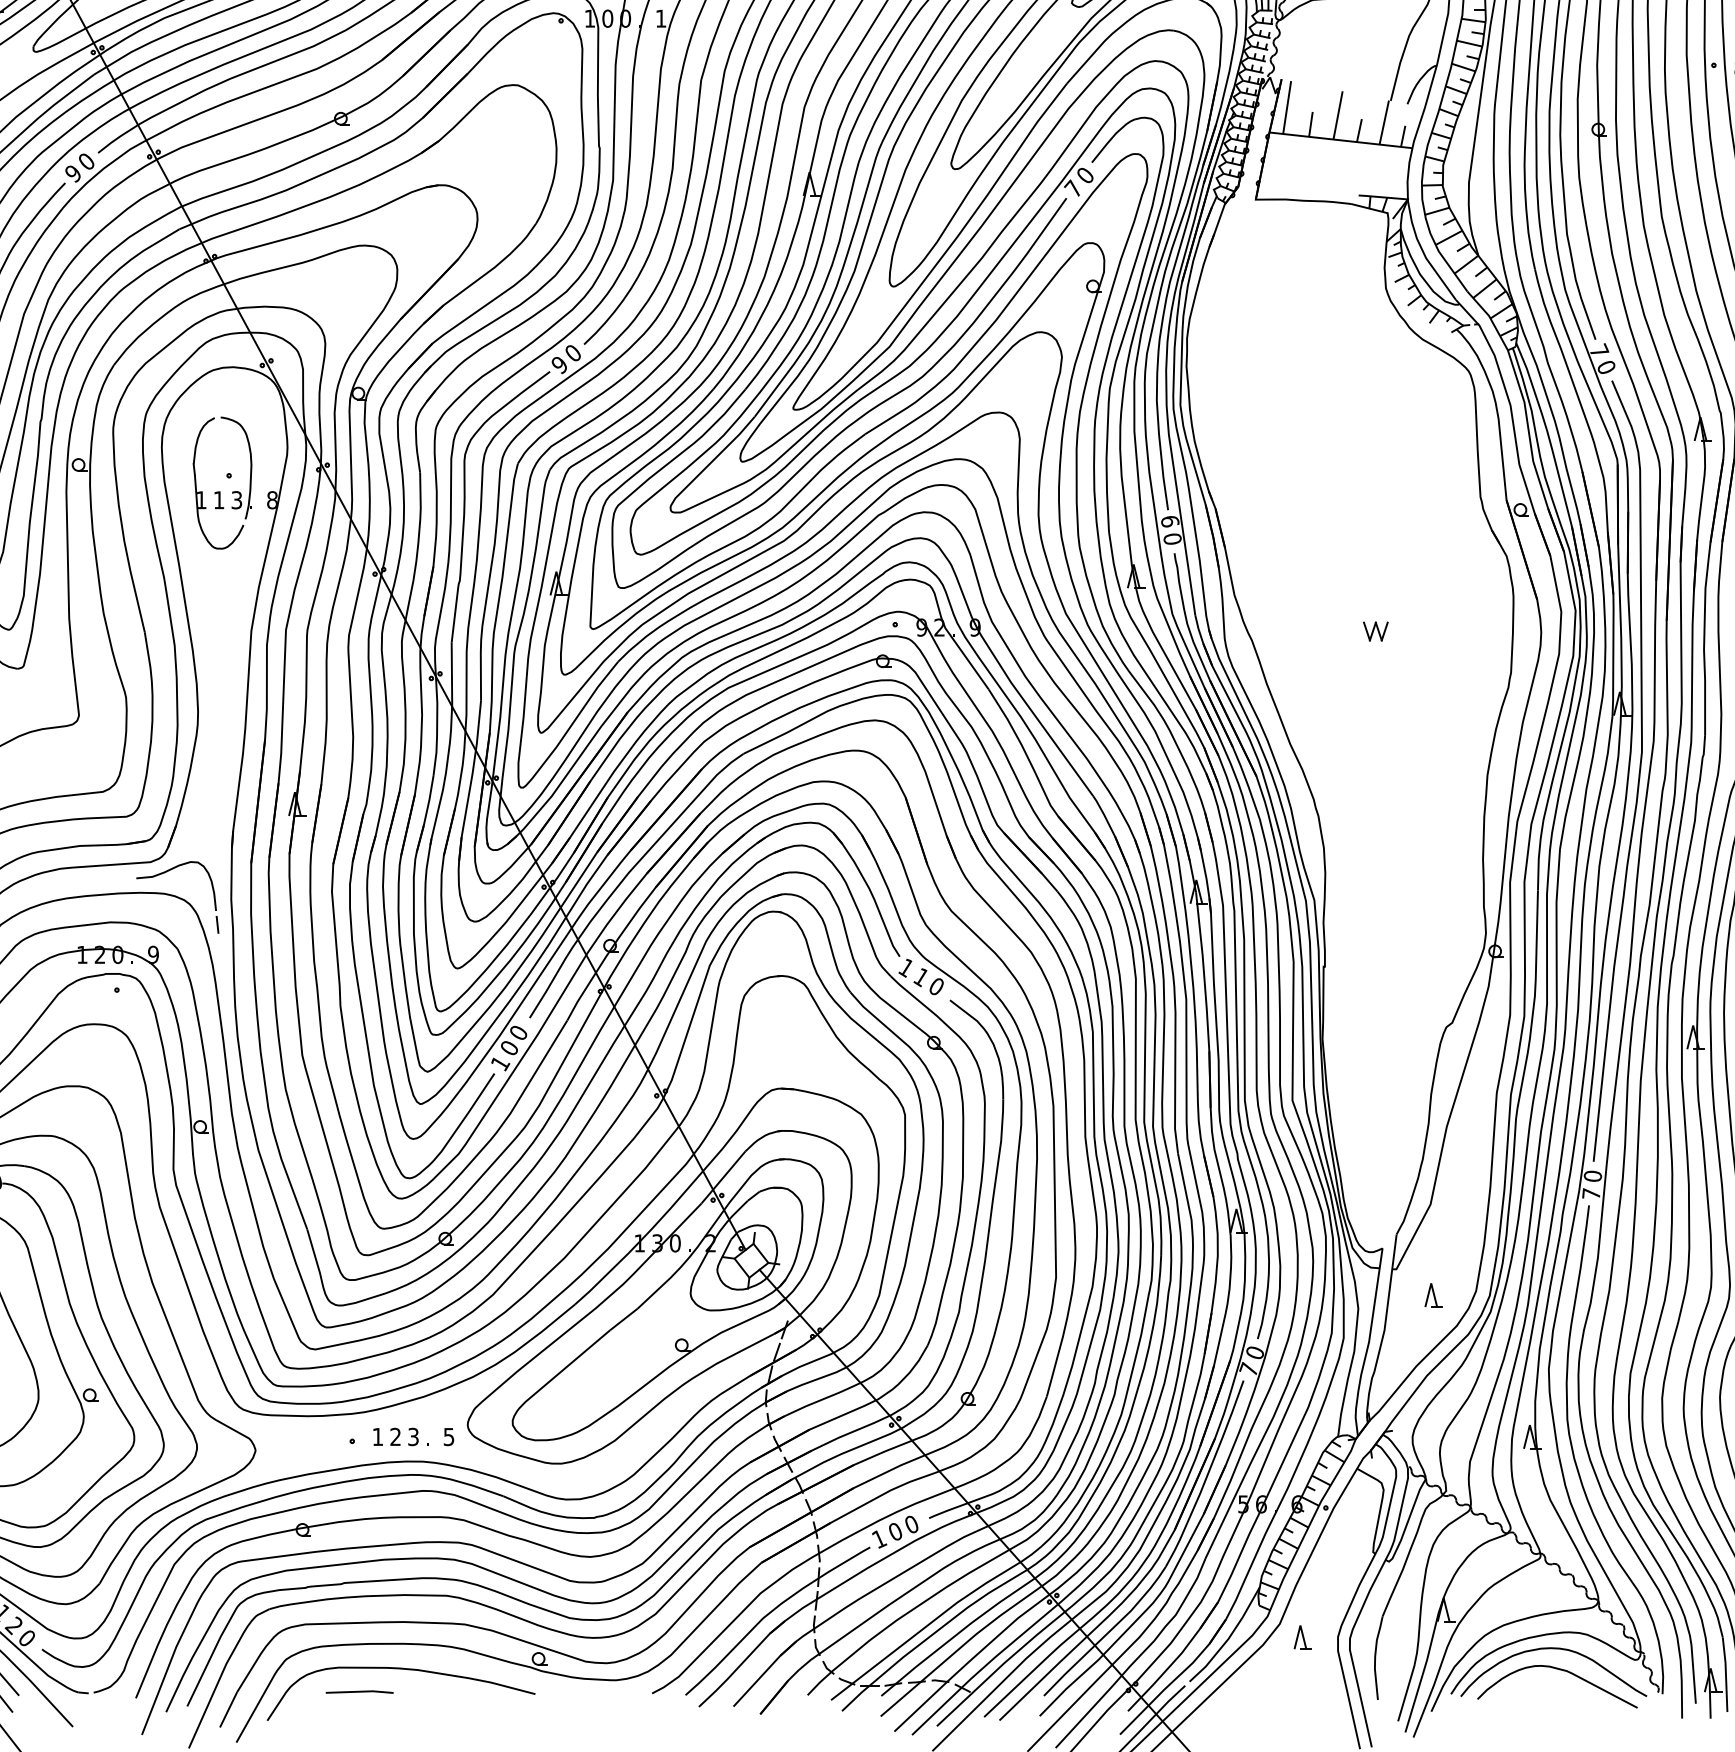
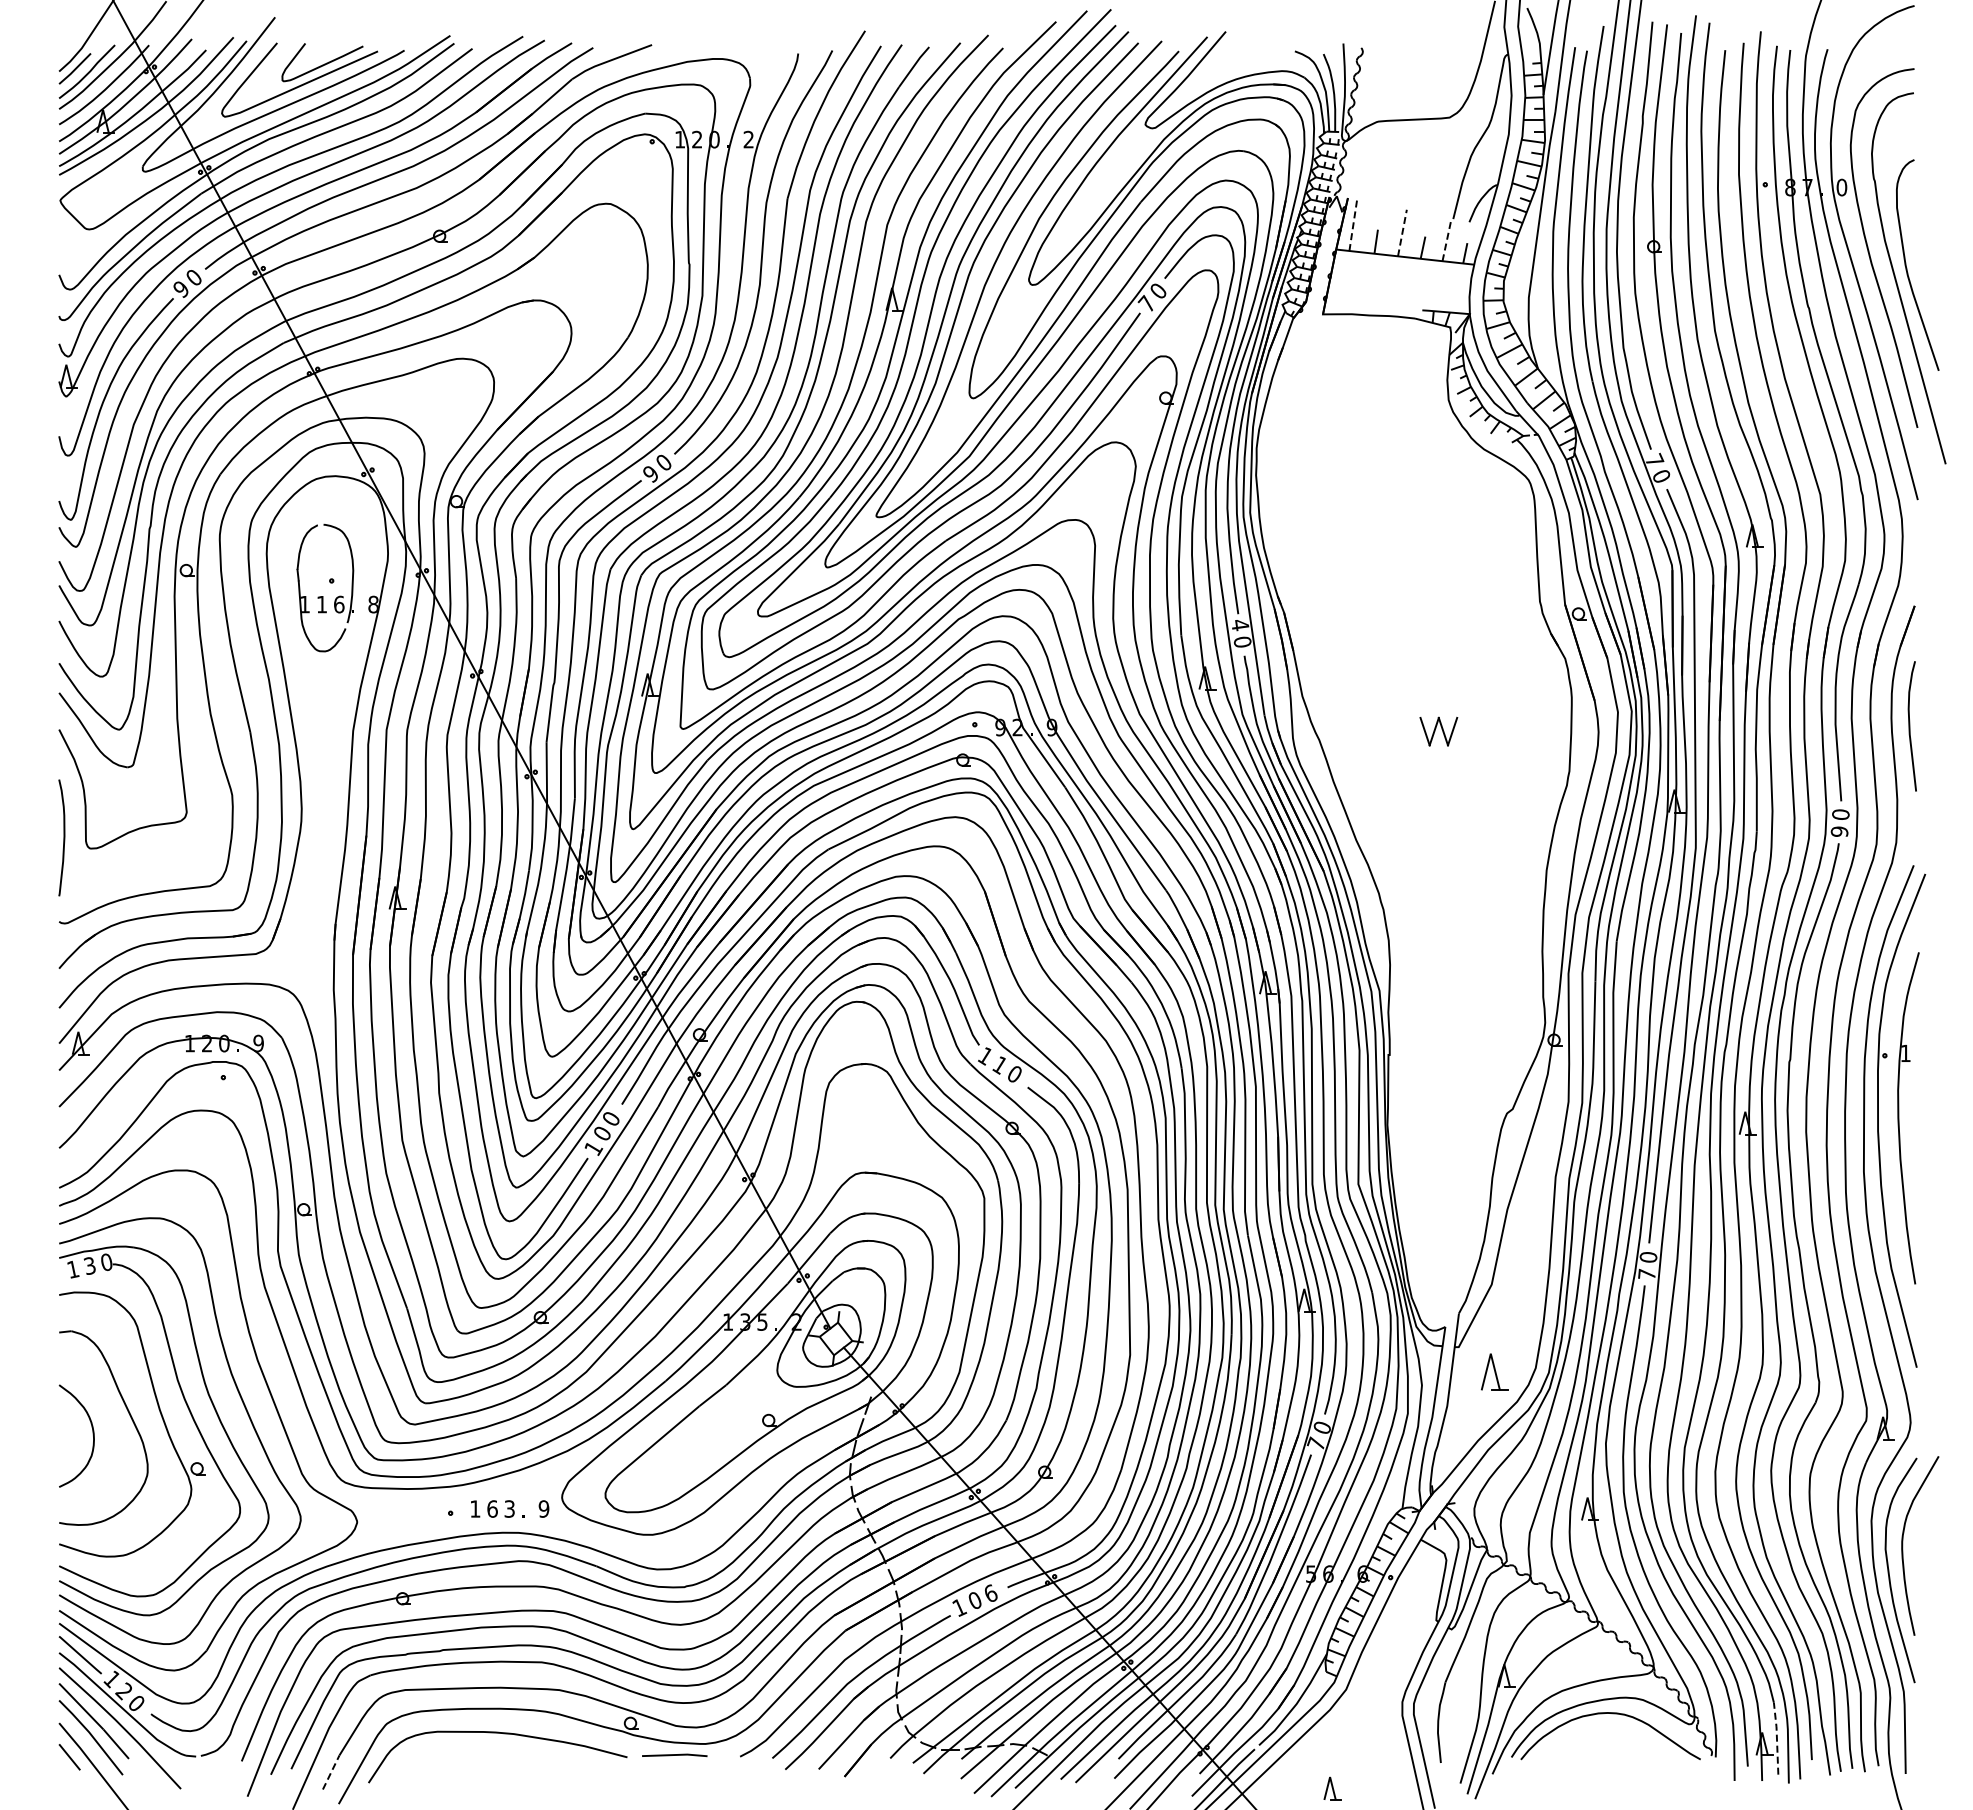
text: (607, 18) -> (697, 139), 0 -> 2
text: (660, 18) -> (748, 139), 1 -> 2
line: (1287, 107) -> (1353, 225), solid -> dashed
line: (1338, 115) -> (1402, 233), solid -> dashed
line: (1384, 122) -> (1447, 239), solid -> dashed
text: (237, 500) -> (339, 604), 3 -> 6
text: (1170, 521) -> (1240, 625), 6 -> 4
part: (1375, 630) -> (1438, 730), size x1.6
part: (165, 872) -> (270, 964), removed
text: (675, 1242) -> (762, 1321), 0 -> 5
part: (1433, 1295) -> (1494, 1372), size x1.6
text: (395, 1436) -> (492, 1508), 2 -> 6
text: (448, 1436) -> (543, 1508), 5 -> 9
text: (911, 1523) -> (990, 1592), 0 -> 6
part: (1302, 1637) -> (1332, 1788), moved
curve: (1559, 1670) -> (1616, 1734), removed
line: (1725, 1673) -> (1776, 1737), solid -> dashed
line: (359, 1692) -> (674, 1755), moved
line: (228, 1709) -> (331, 1772), solid -> dashed

